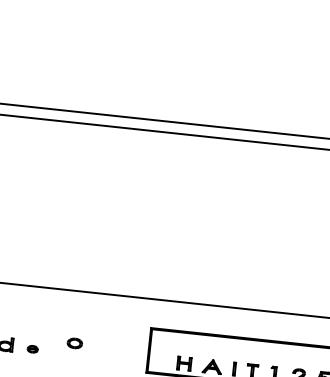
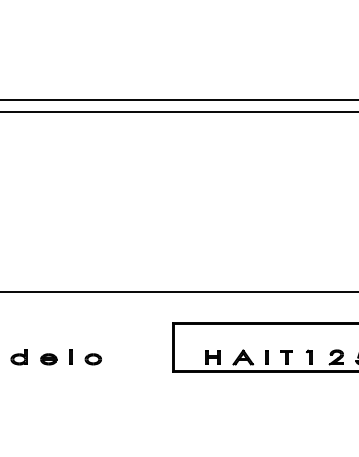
part: (74, 343) -> (92, 359), moved
line: (52, 348) -> (70, 356), added
part: (32, 349) -> (48, 359), size x1.43

